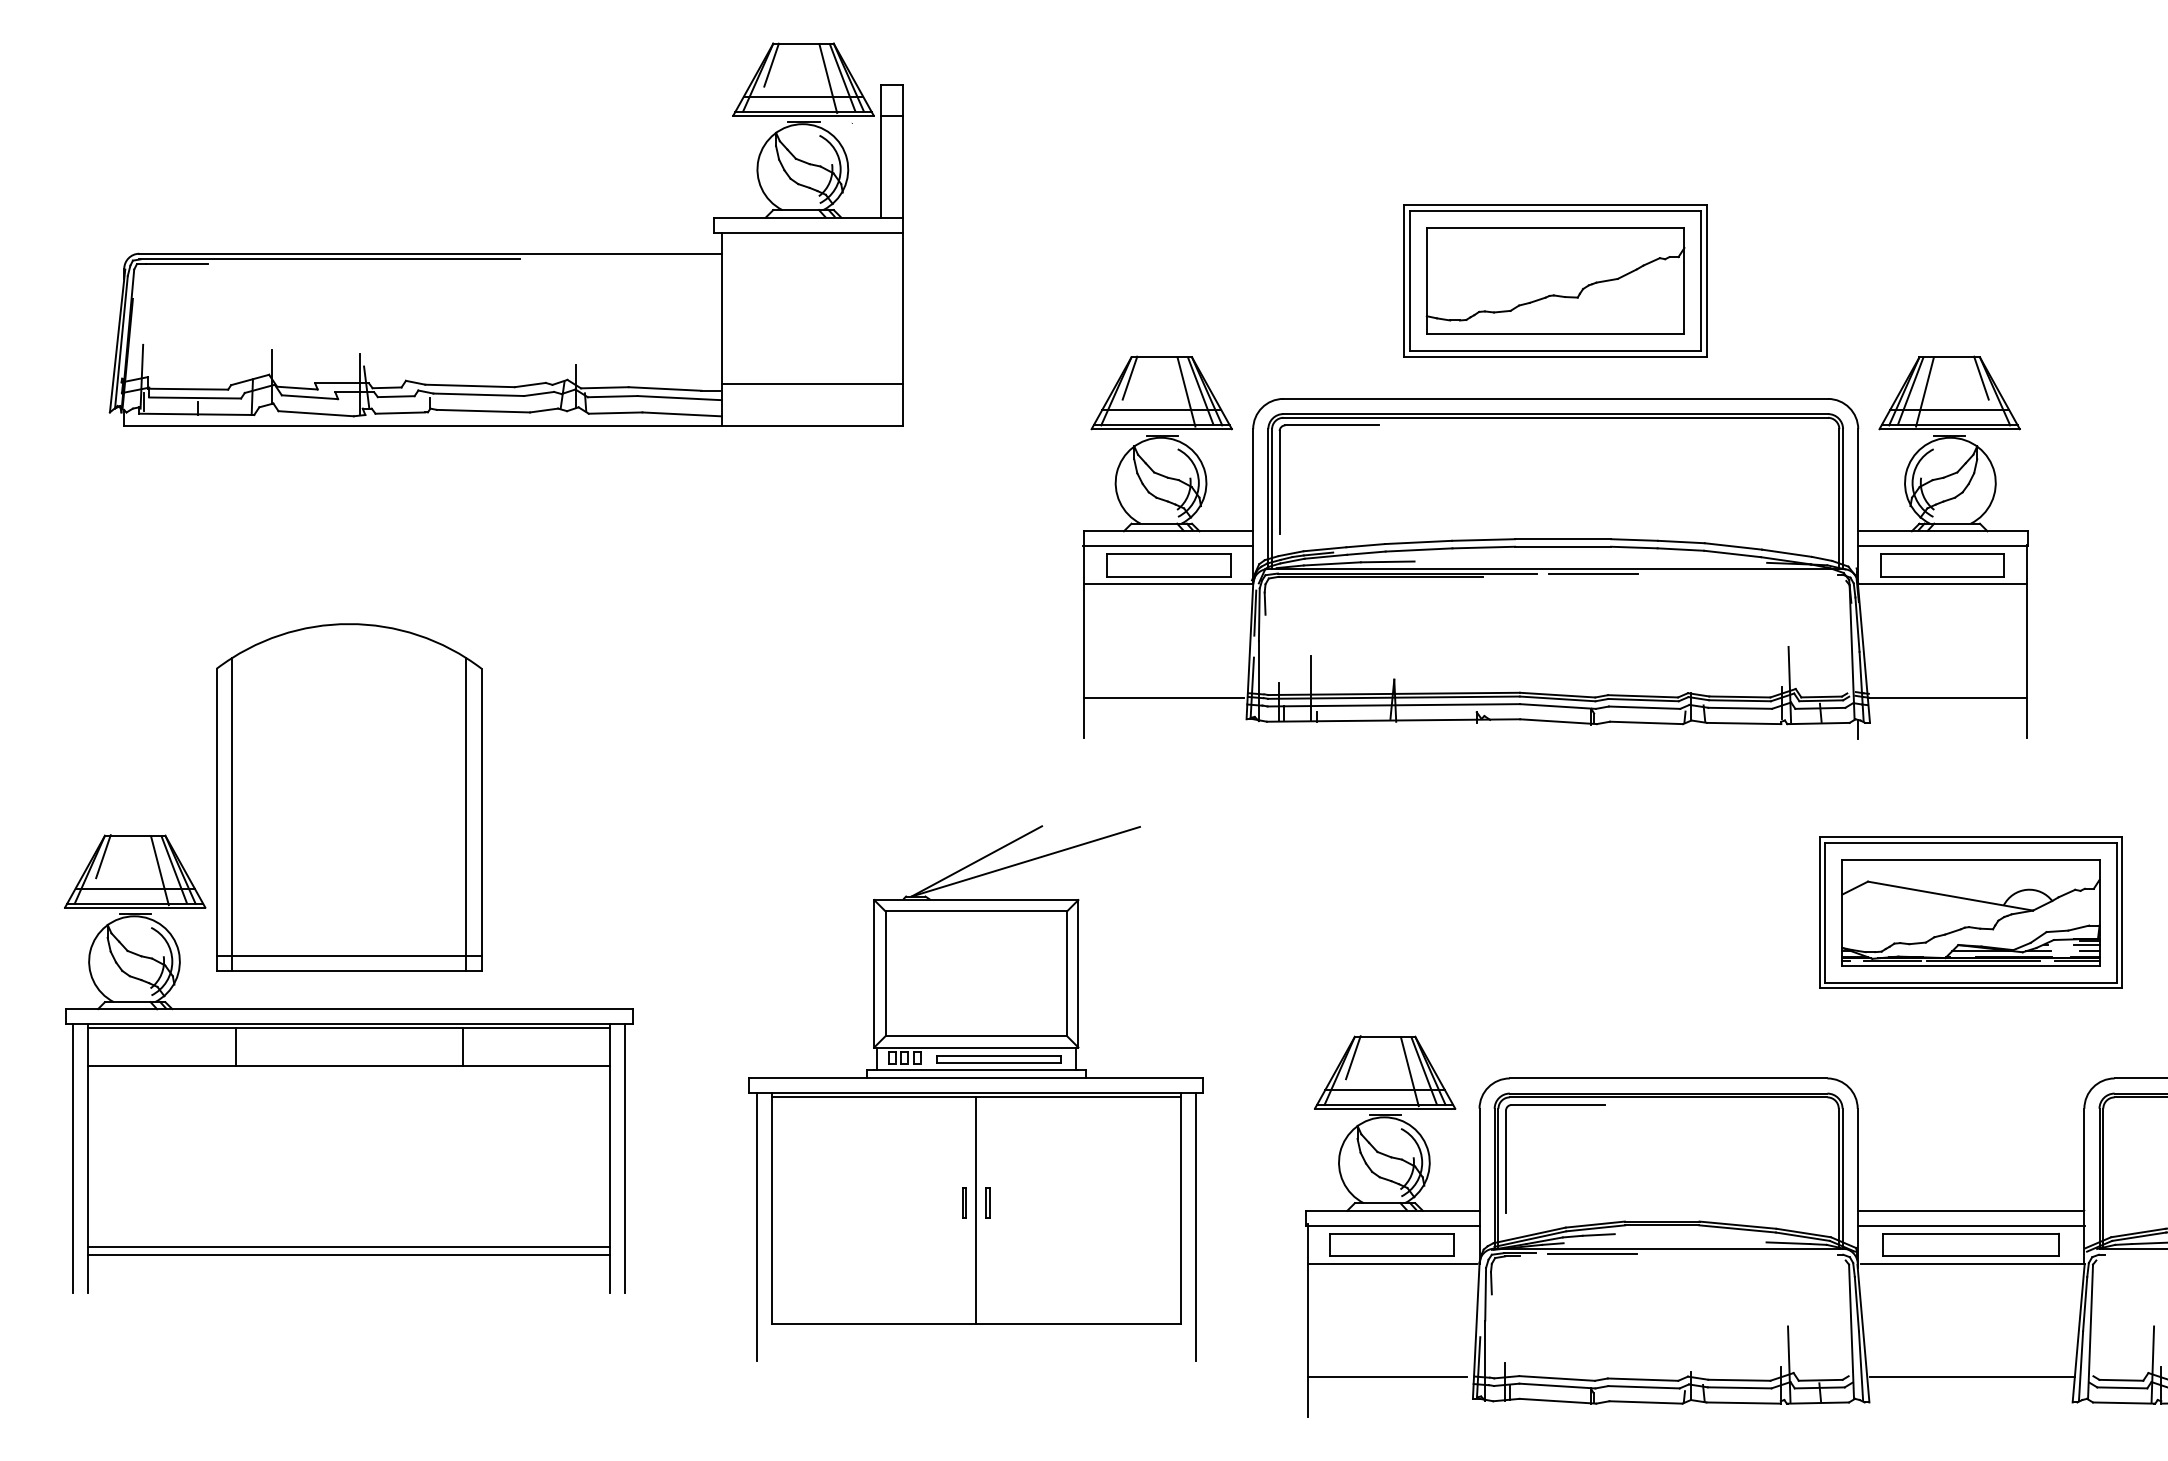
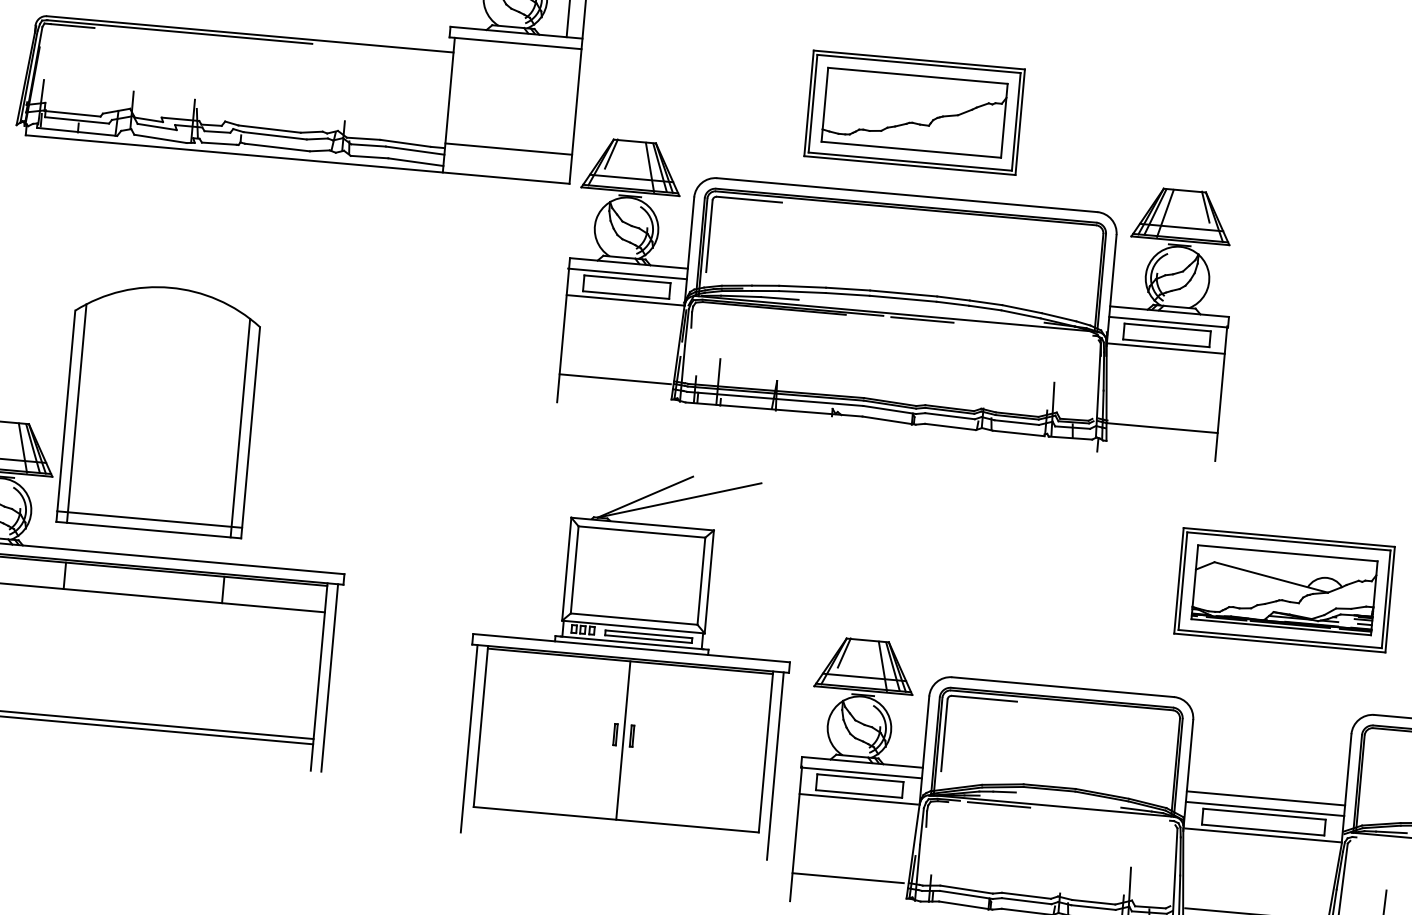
part: (1555, 471) -> (902, 245), moved
part: (975, 1093) -> (630, 659), moved

